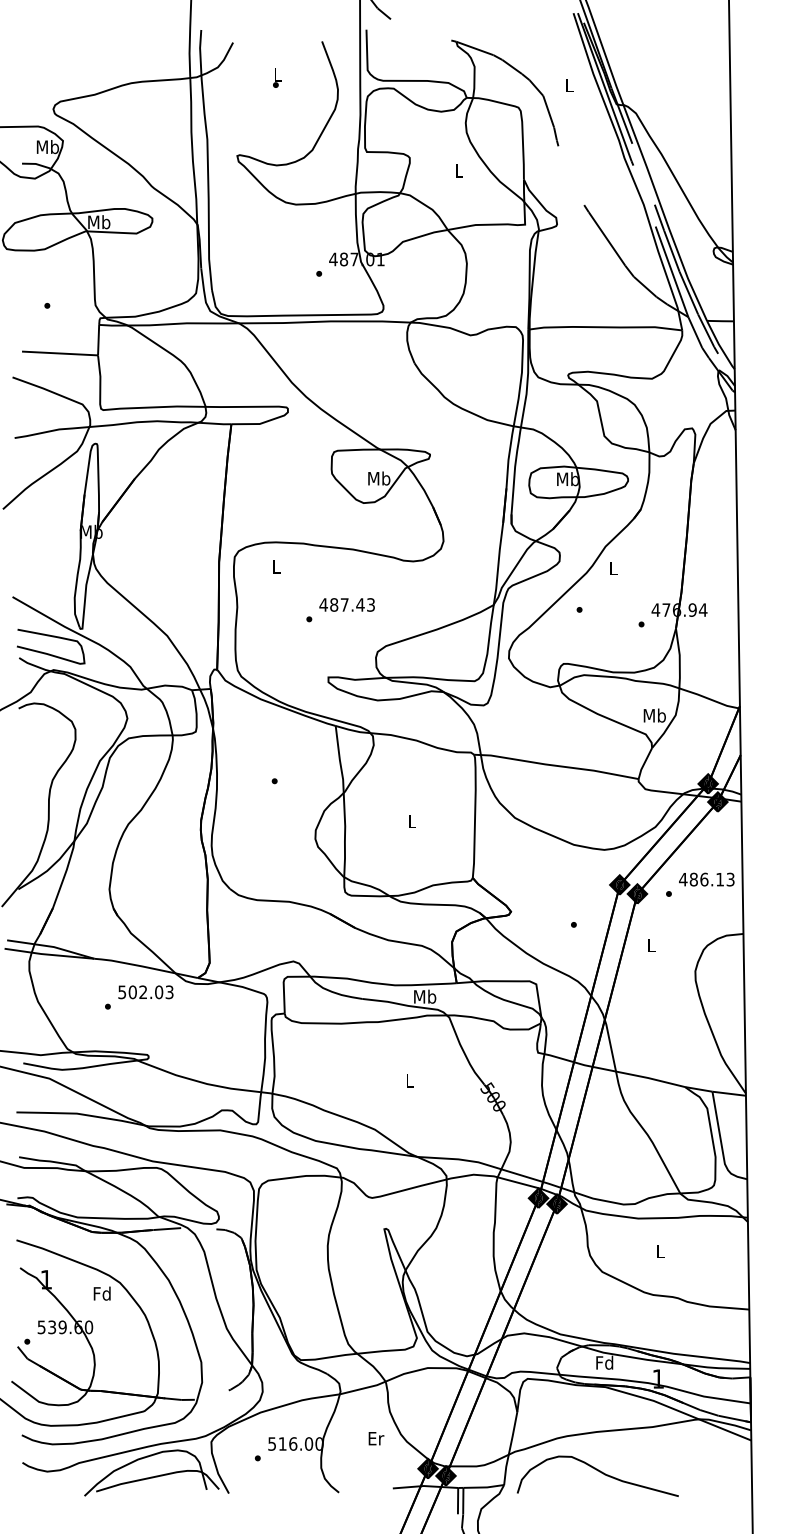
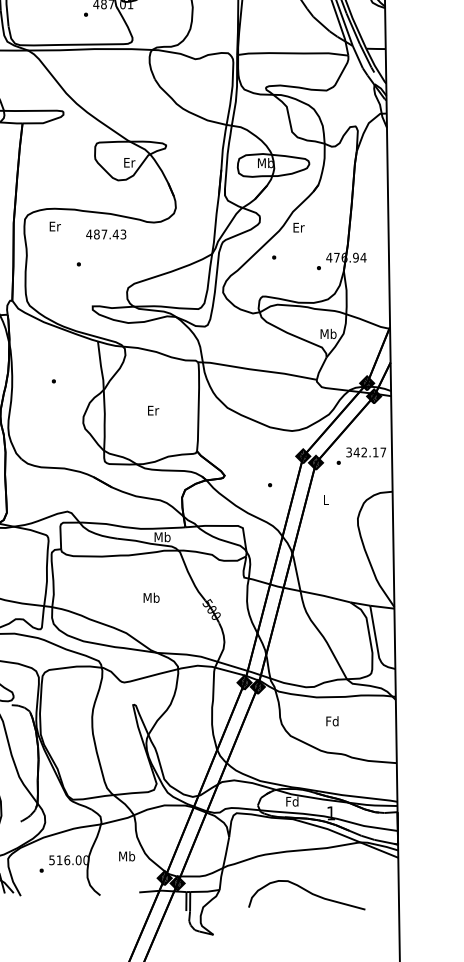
text: (379, 478) -> (129, 162), Mb -> Er
text: (276, 566) -> (55, 226), L -> Er
text: (613, 568) -> (298, 227), L -> Er
text: (346, 604) -> (105, 234), moved
text: (412, 821) -> (153, 410), L -> Er
text: (706, 879) -> (365, 452), 486.13 -> 342.17
text: (409, 1080) -> (151, 597), L -> Mb
text: (659, 1251) -> (331, 721), L -> Fd
text: (376, 1438) -> (127, 856), Er -> Mb
curve: (599, 1472) -> (308, 892), moved

